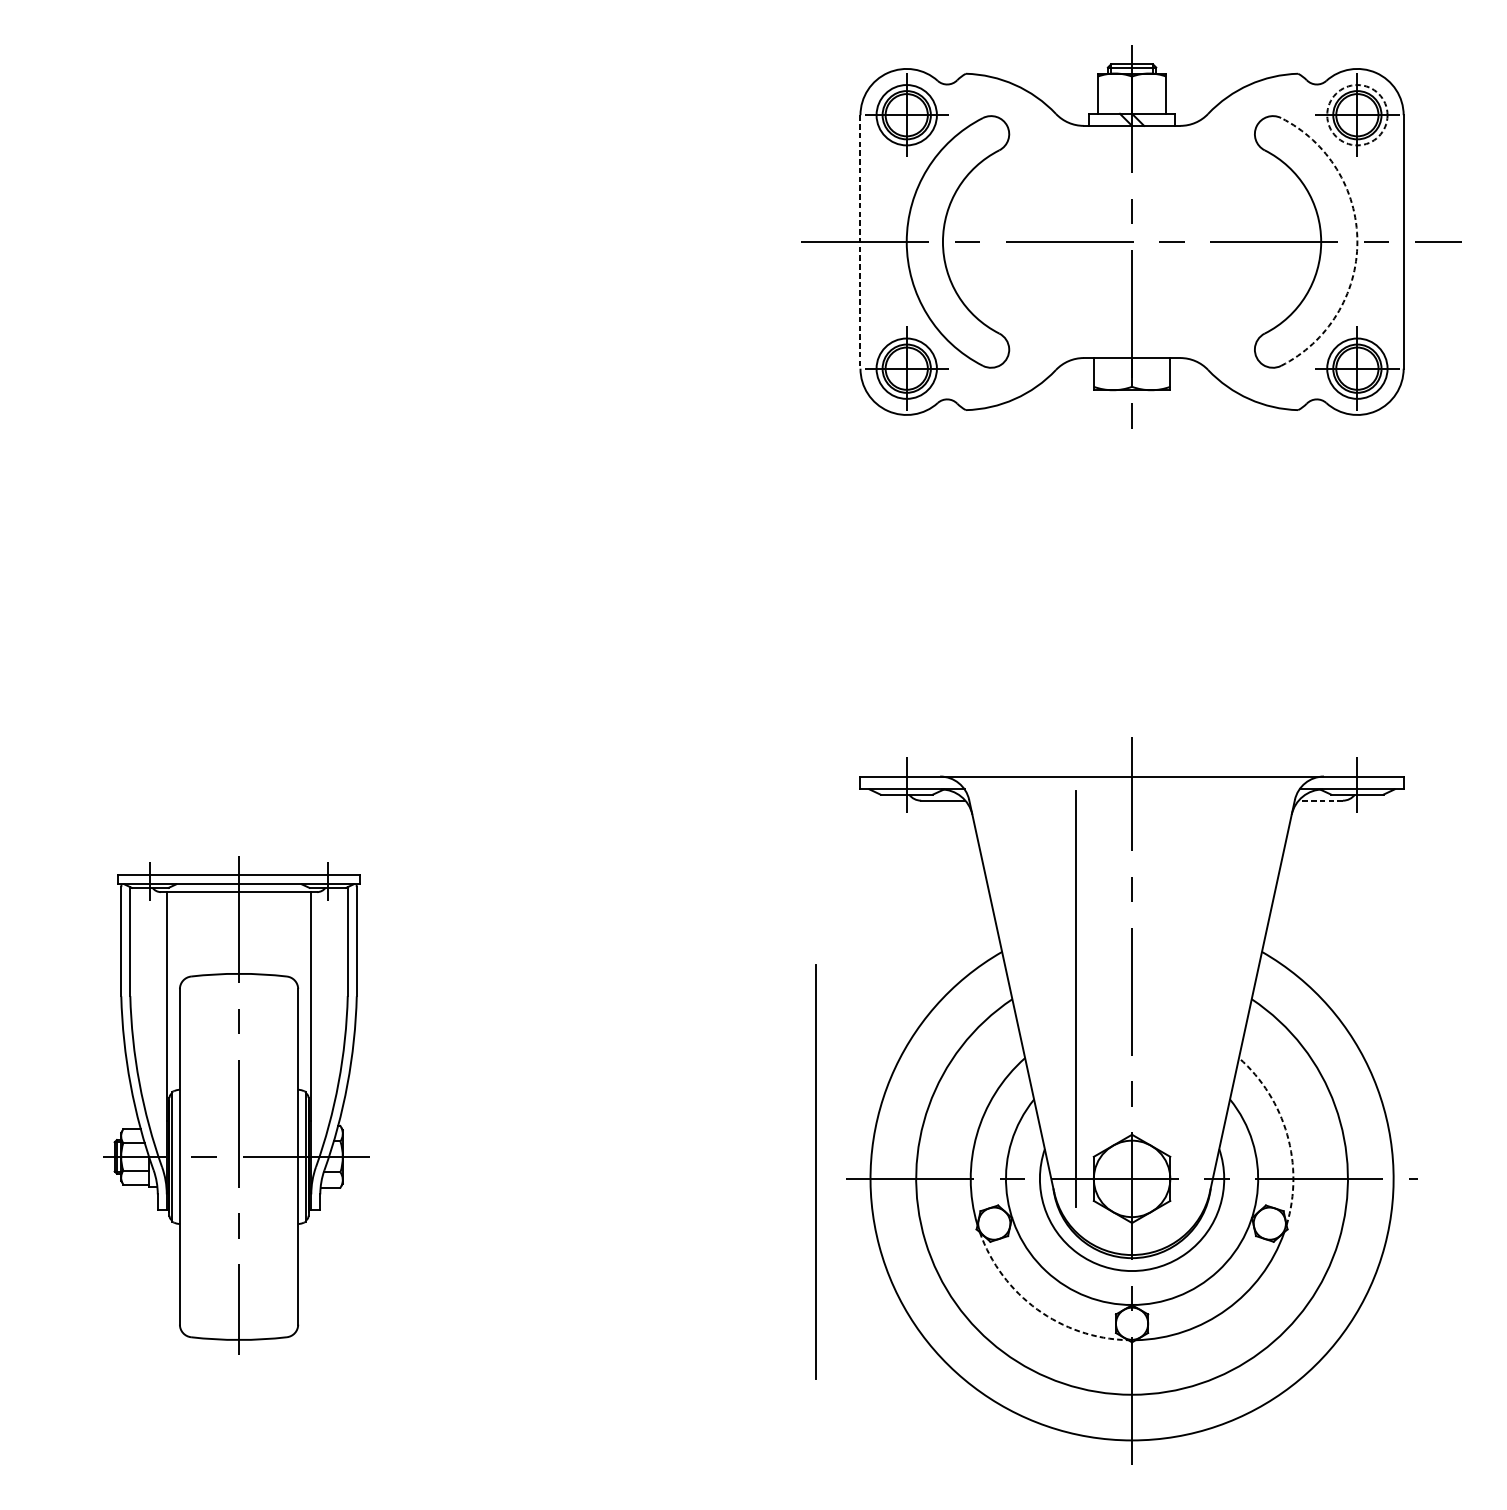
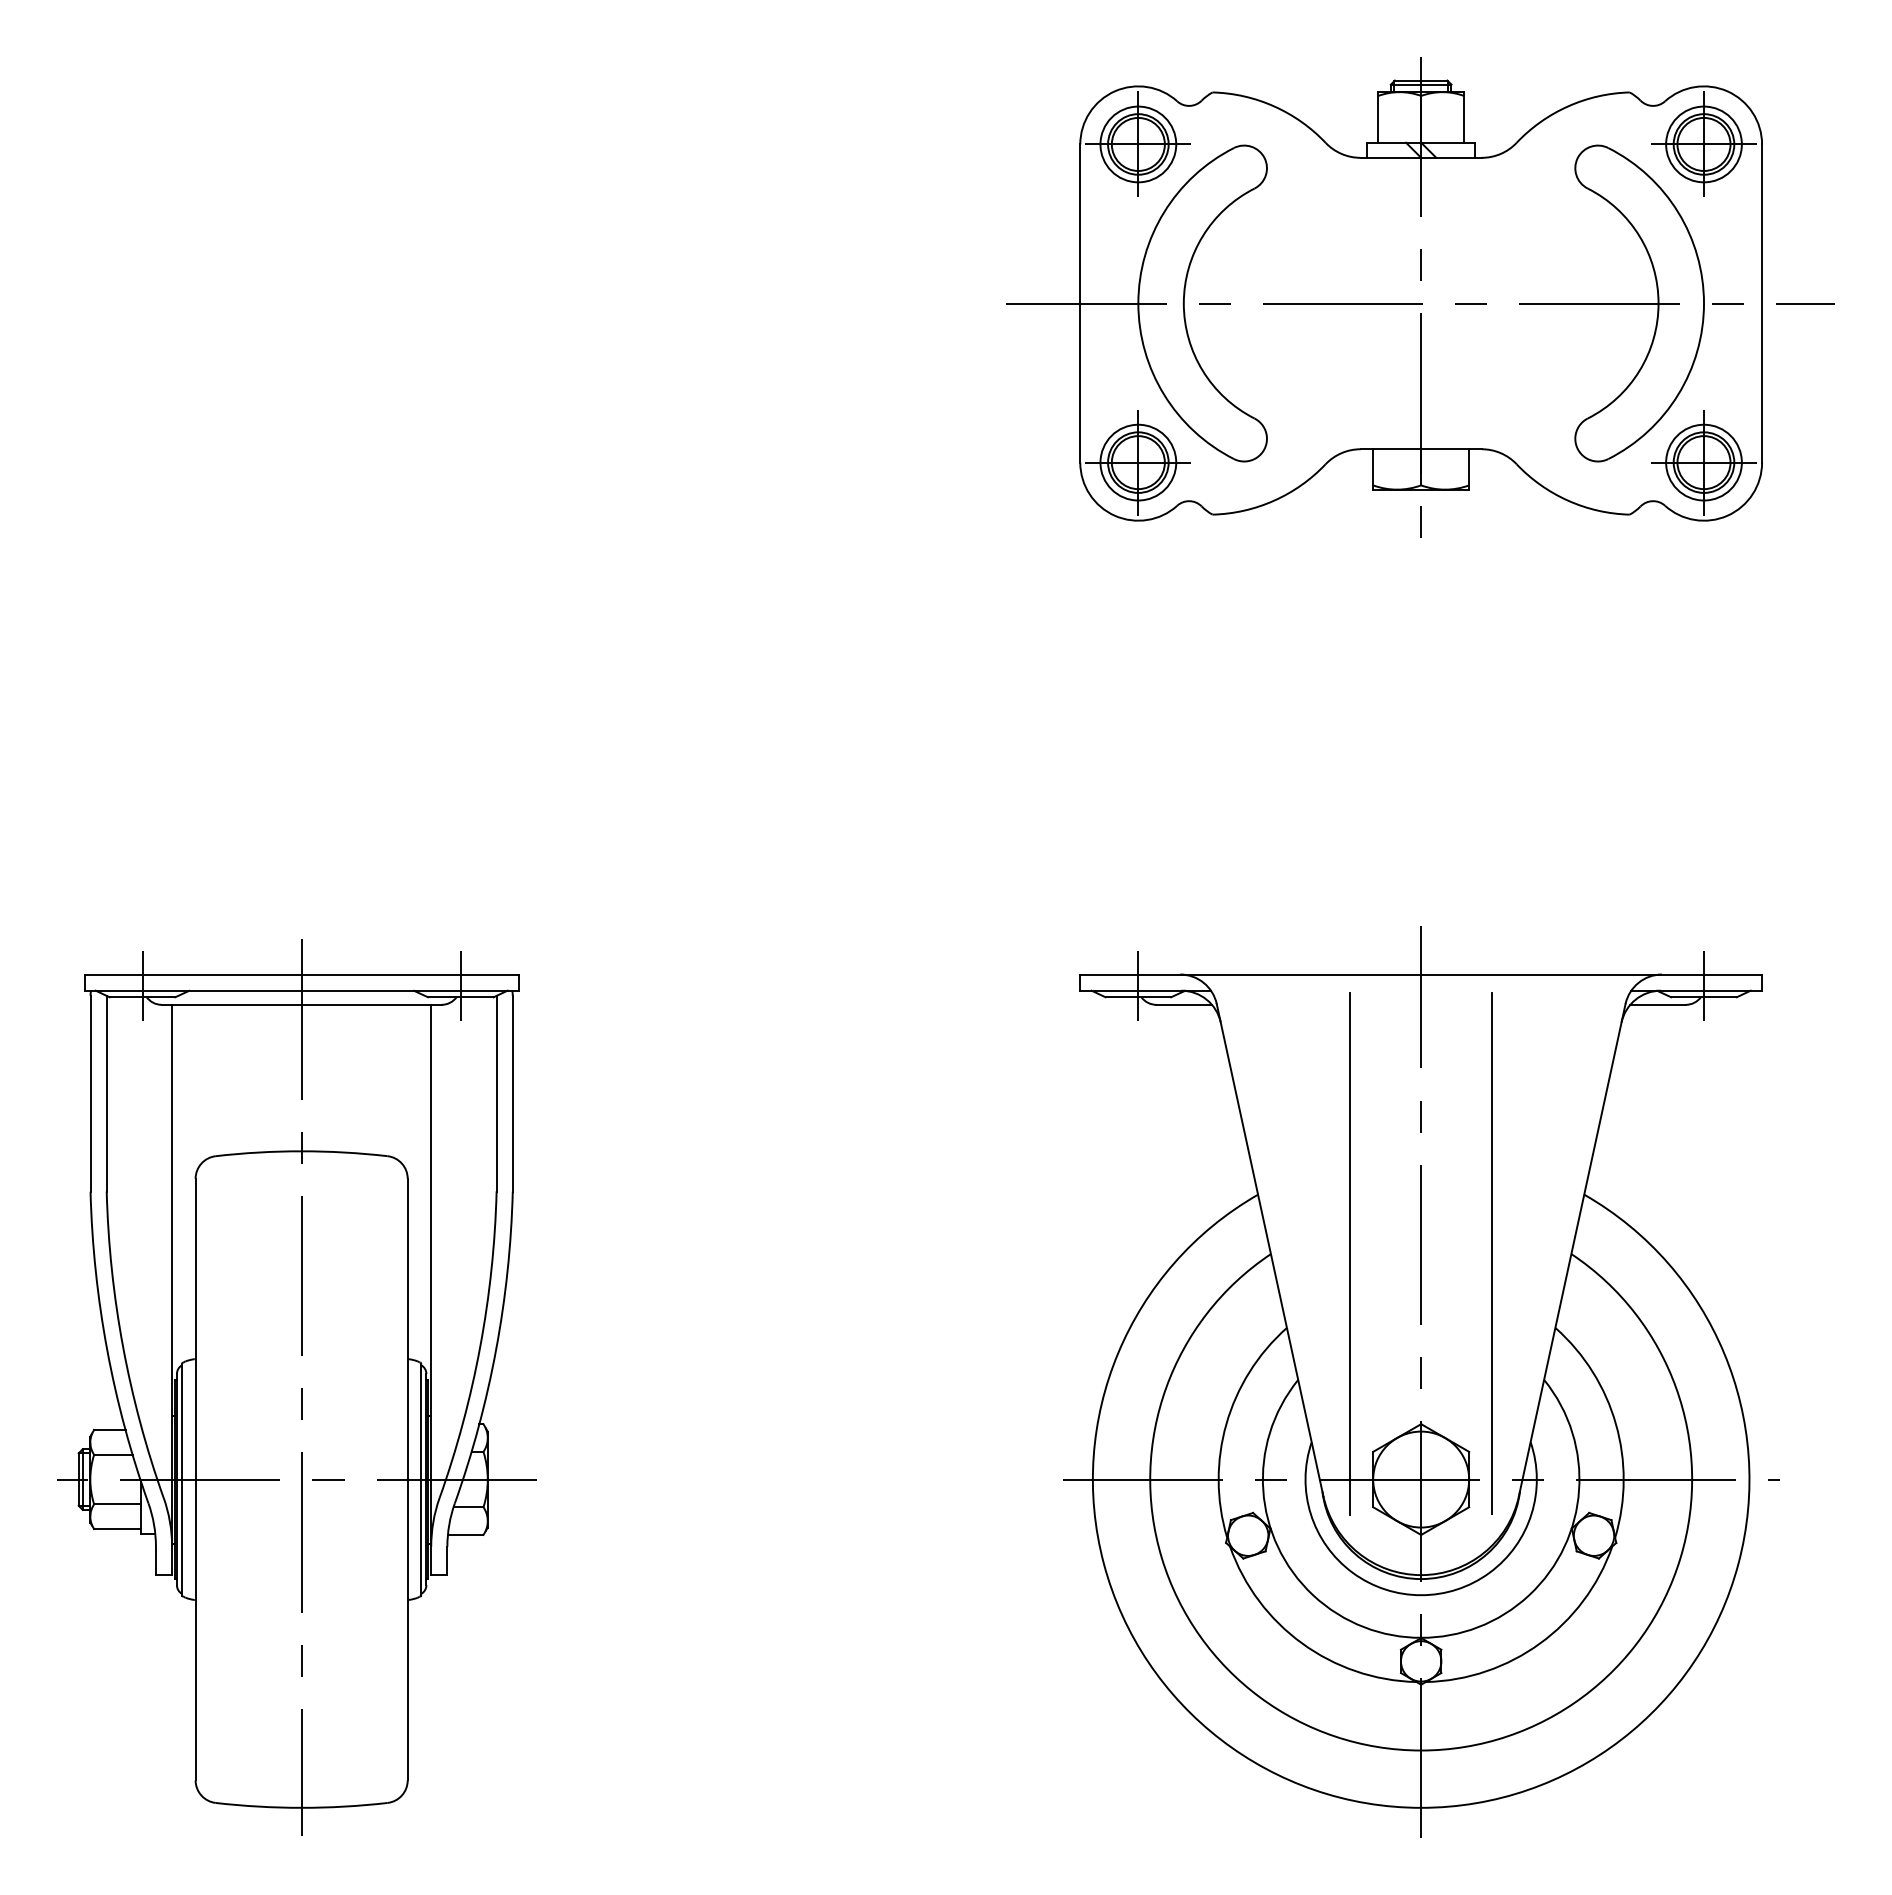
circle: (1357, 115) -> (1703, 144), dashed -> solid
arc: (1357, 241) -> (1704, 303), dashed -> solid
line: (860, 242) -> (1080, 304), dashed -> solid
line: (1321, 800) -> (1658, 1004), dashed -> solid
part: (236, 1105) -> (296, 1387), size x1.43
arc: (1286, 1135) -> (1615, 1424), dashed -> solid
line: (816, 1171) -> (1491, 1253), moved
arc: (1037, 1309) -> (1302, 1643), dashed -> solid

